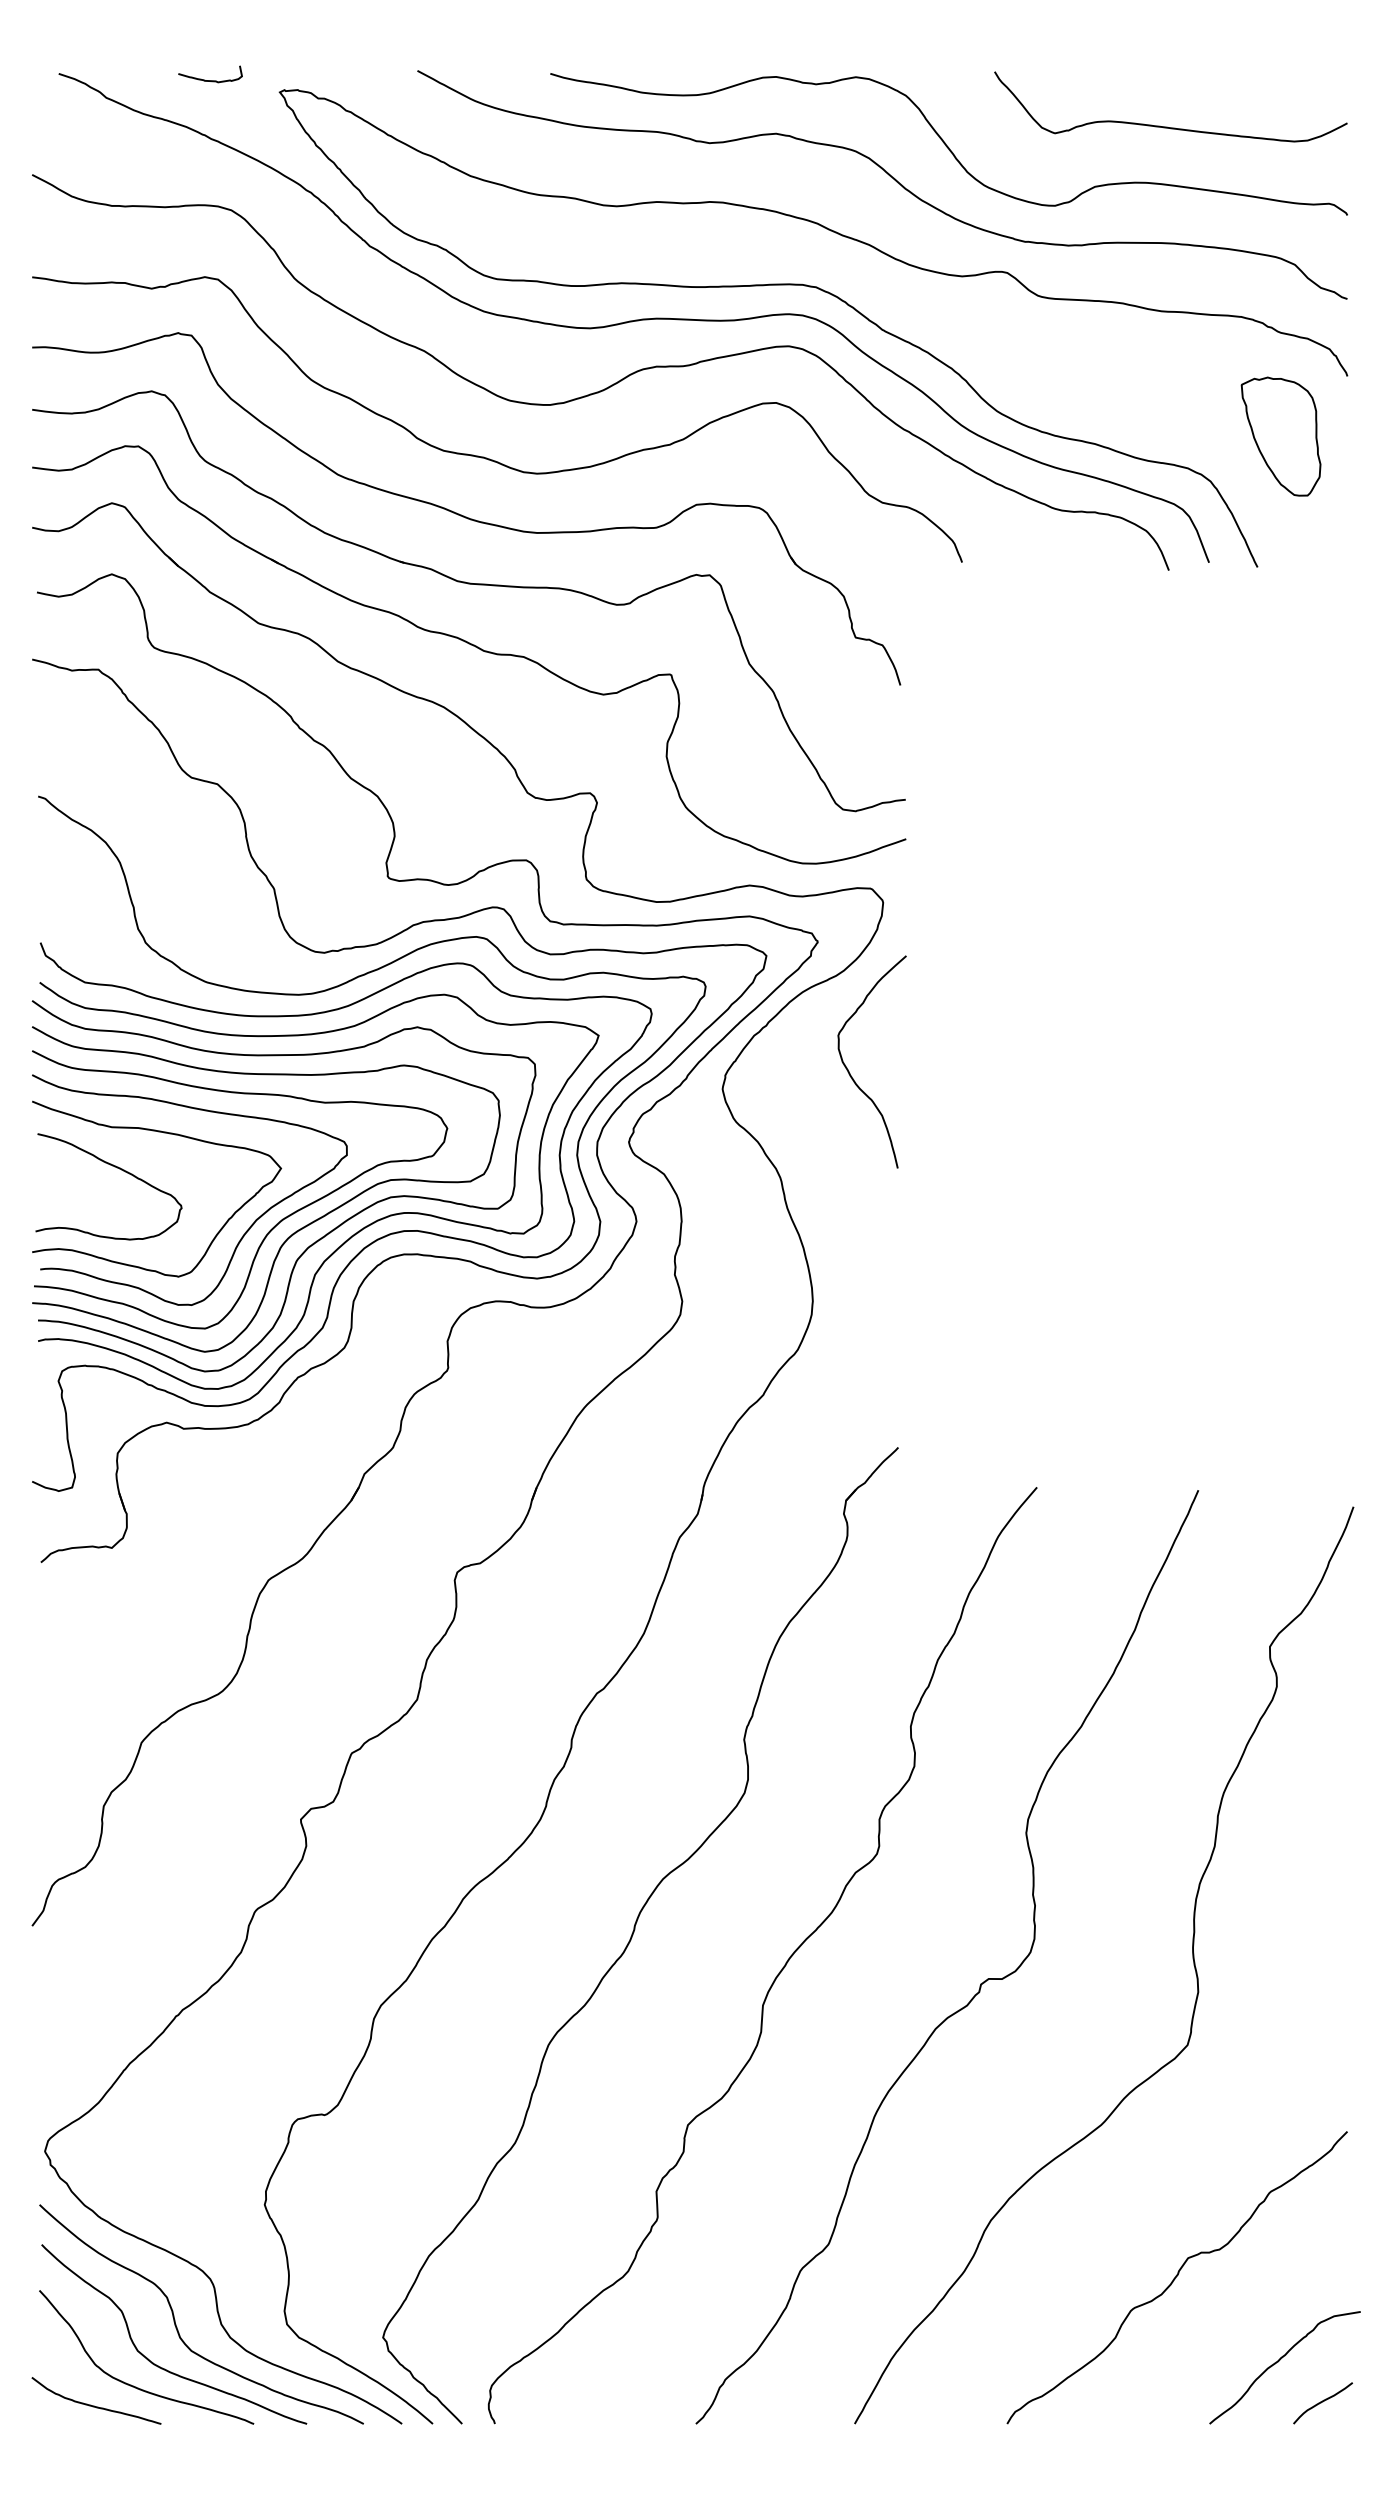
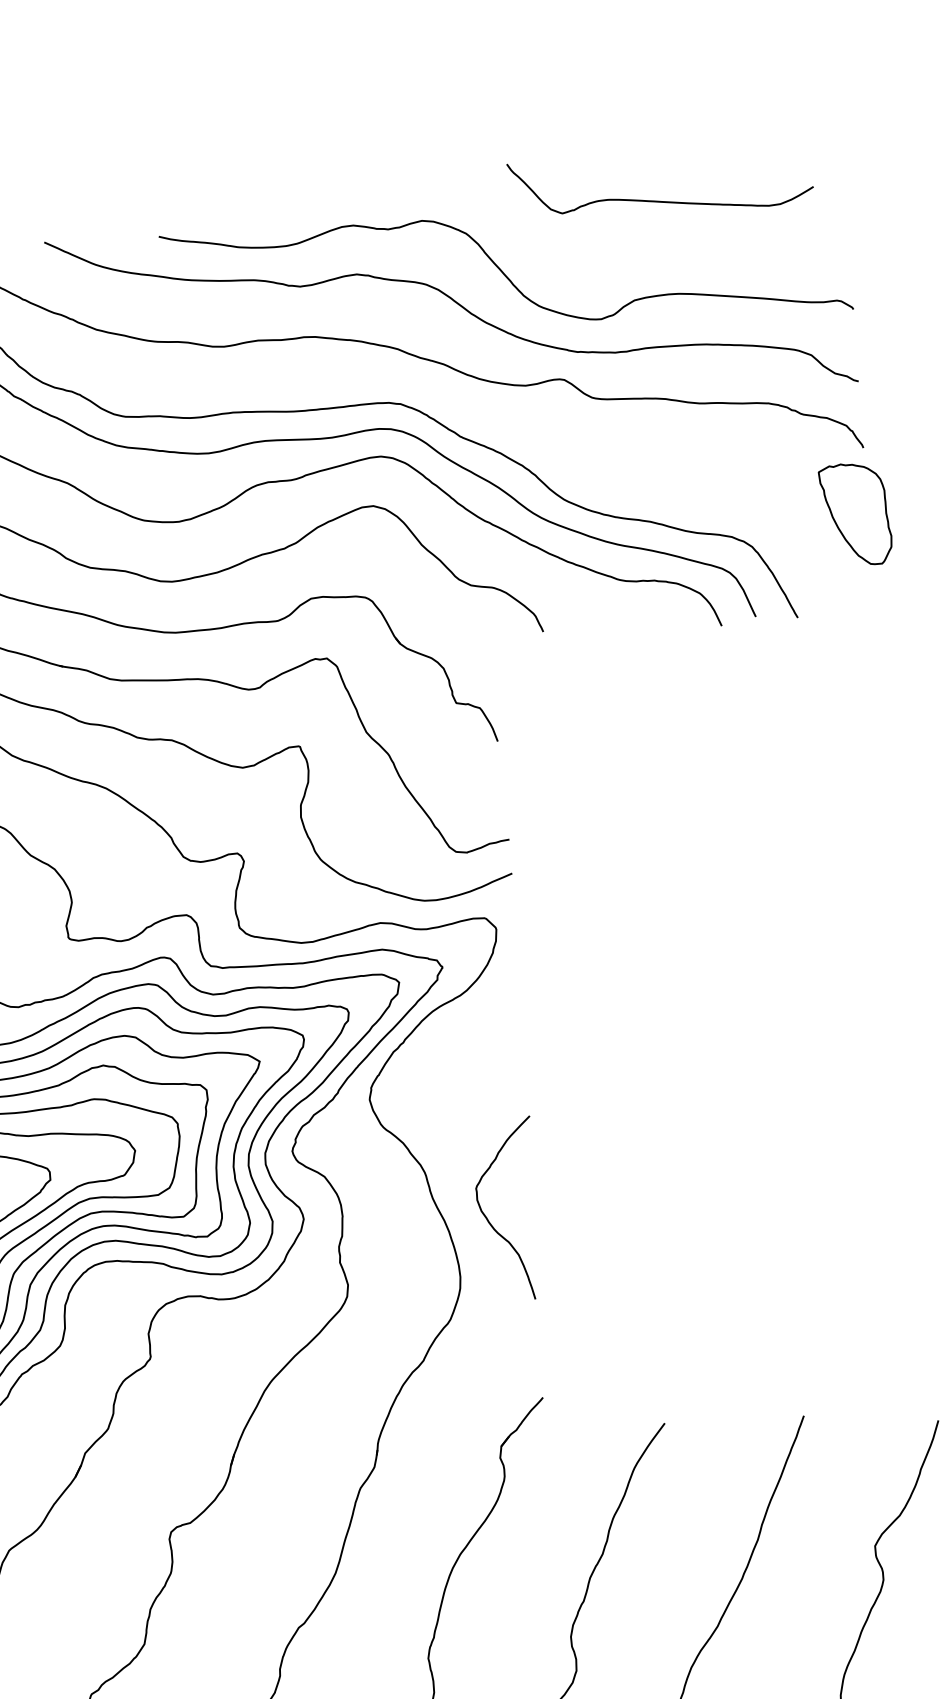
curve: (1167, 126) -> (658, 200), moved
part: (1280, 436) -> (855, 514), moved
curve: (849, 1071) -> (487, 1218), moved

